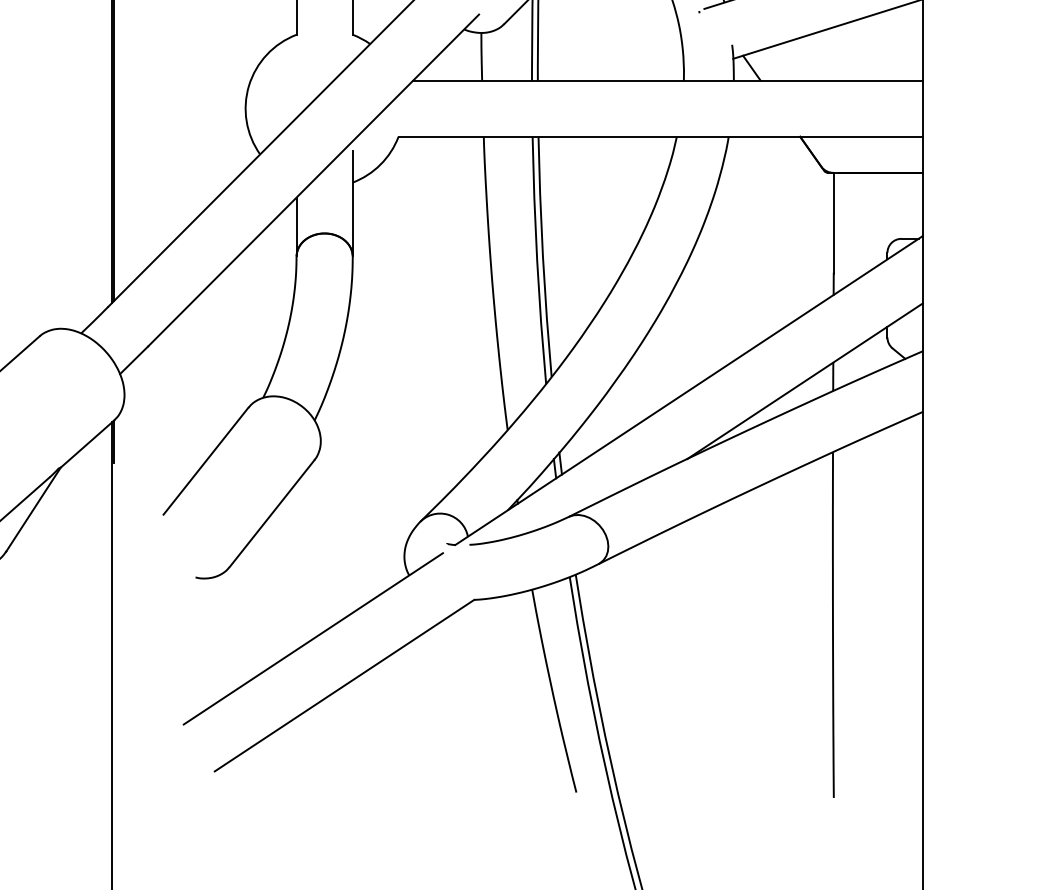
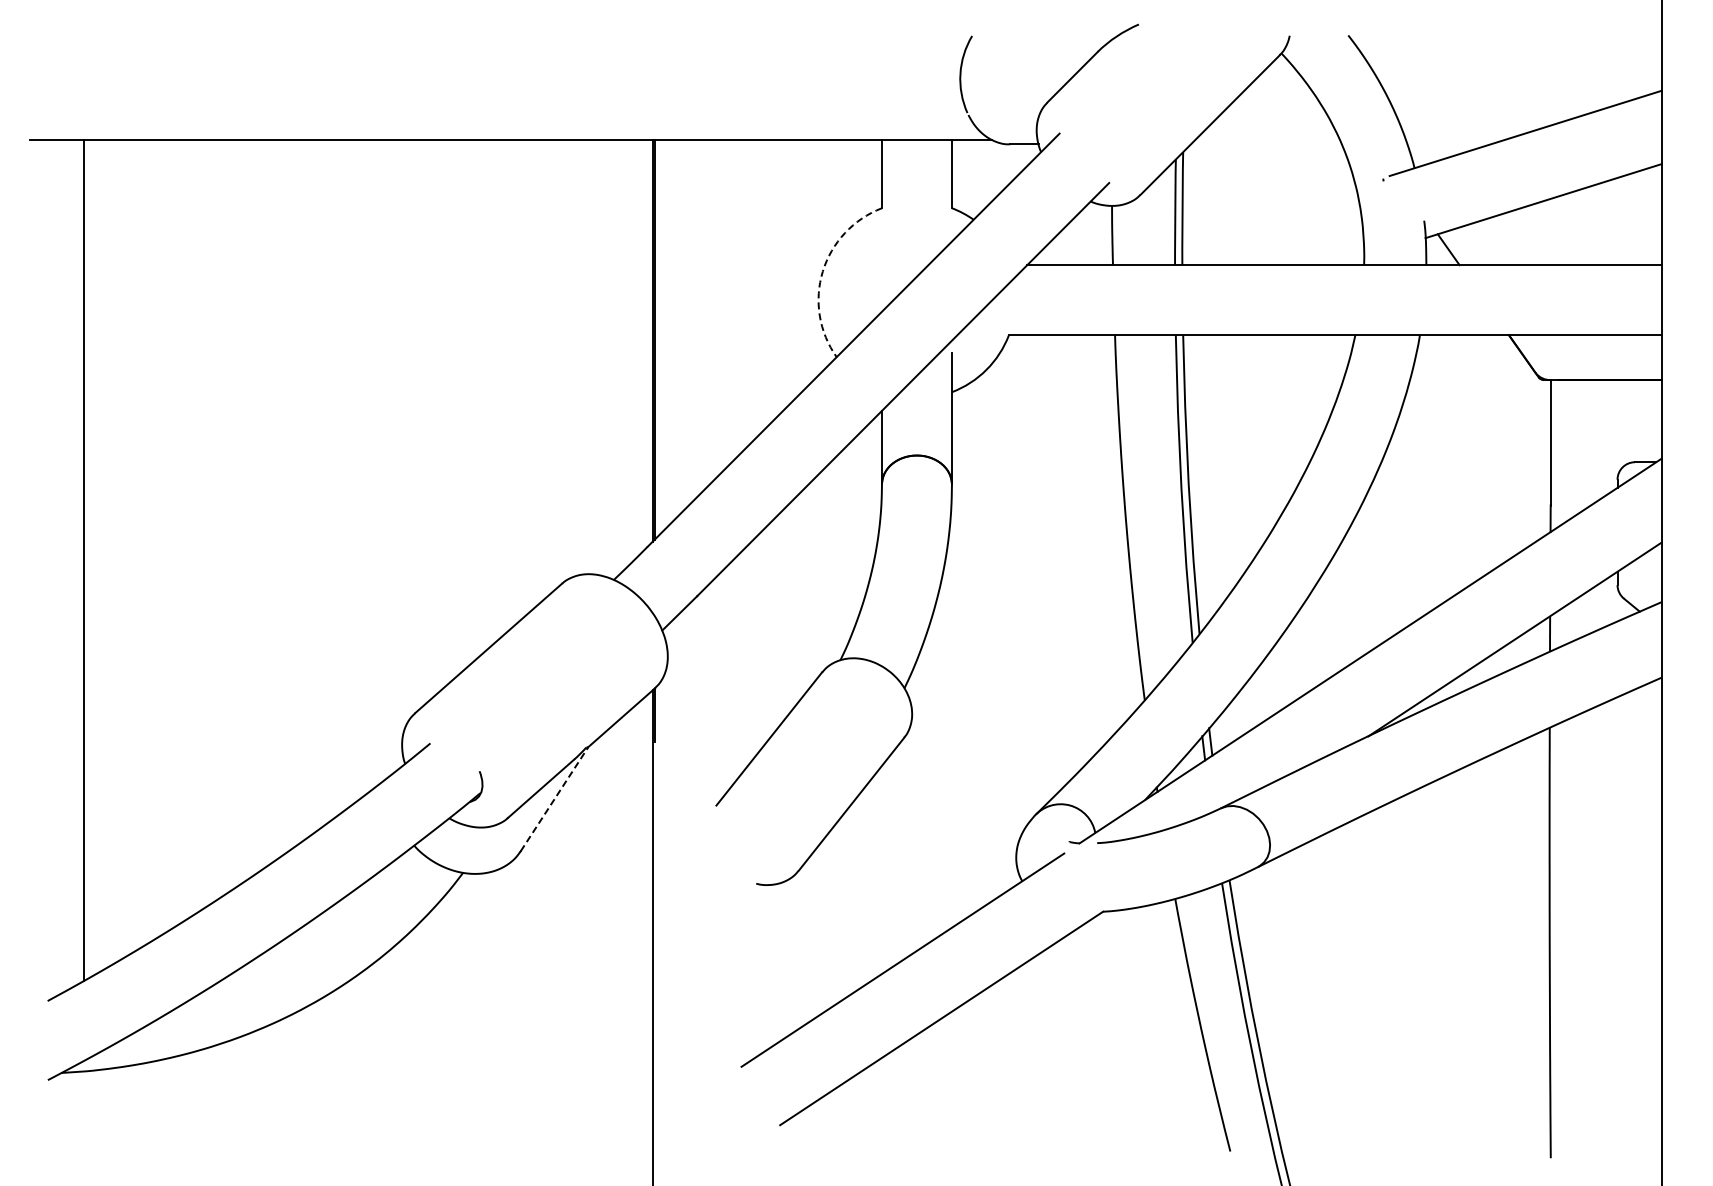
arc: (248, 85) -> (822, 271), solid -> dashed
line: (33, 508) -> (554, 798), solid -> dashed

